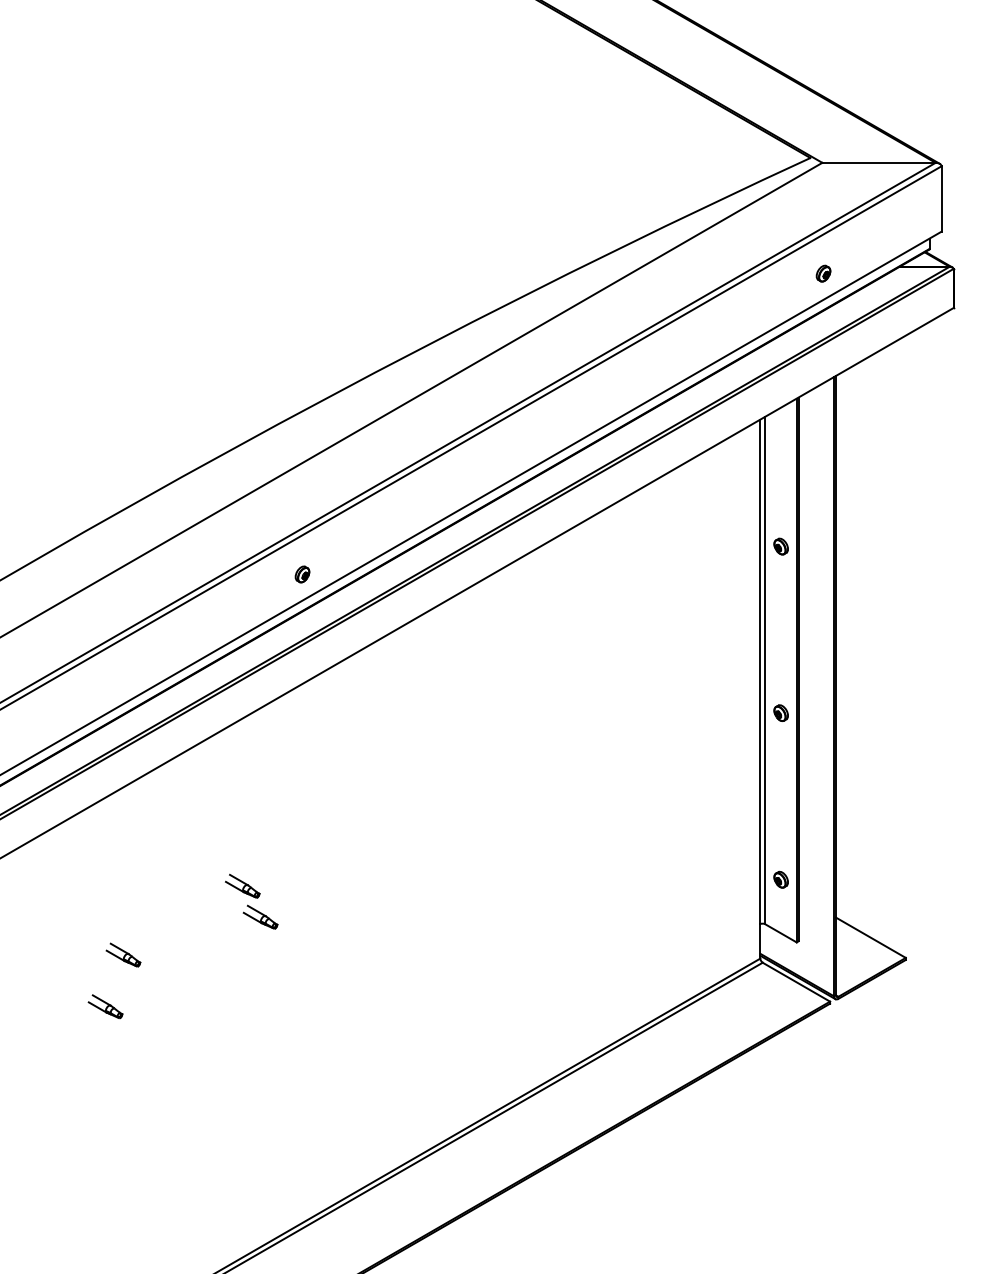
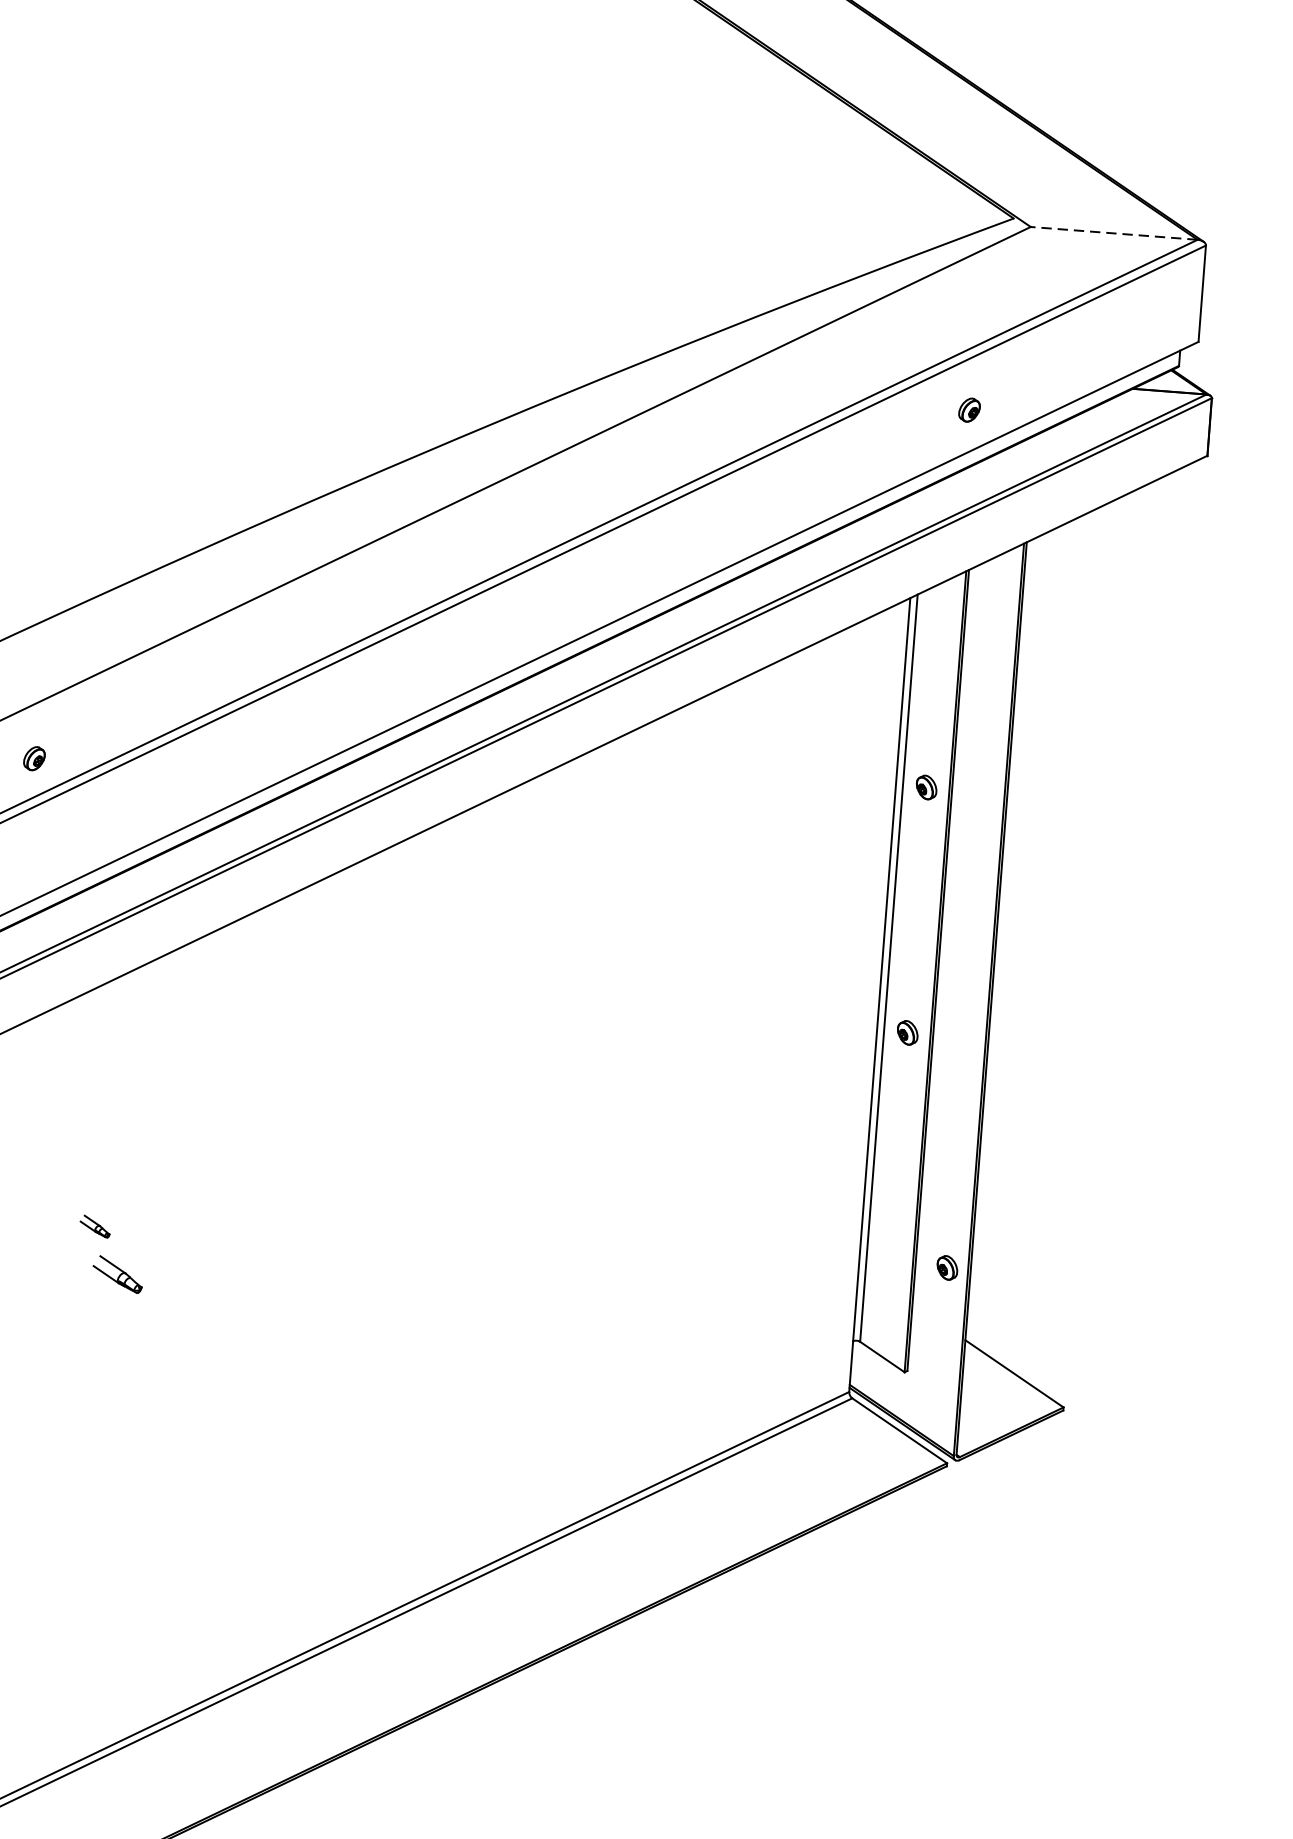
line: (878, 162) -> (1113, 232), solid -> dashed
part: (823, 273) -> (969, 409), moved
part: (302, 574) -> (34, 758), moved
part: (780, 879) -> (946, 1267), moved
part: (242, 885) -> (94, 1225), size x0.6

